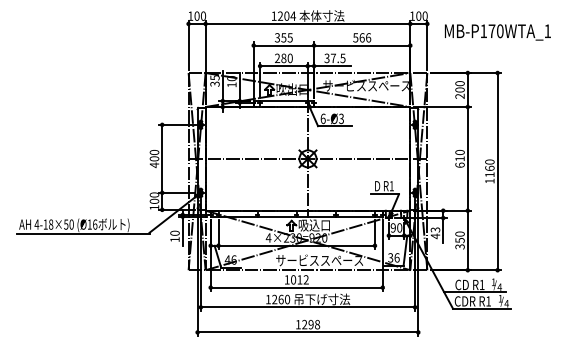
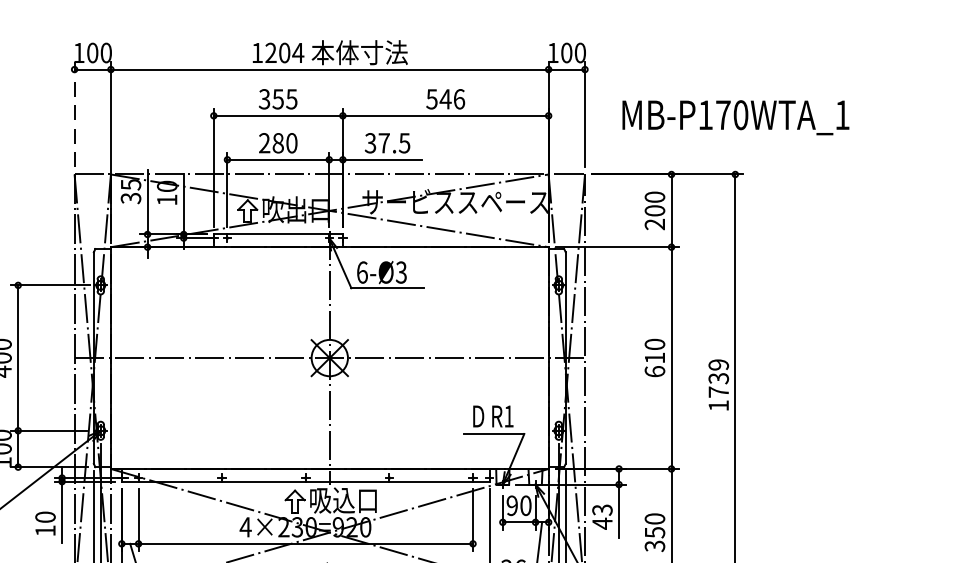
text: (497, 32) -> (735, 117), moved
text: (361, 37) -> (444, 98), 566 -> 546
line: (188, 45) -> (74, 115), solid -> dashed
text: (489, 168) -> (717, 378), 1160 -> 1739

